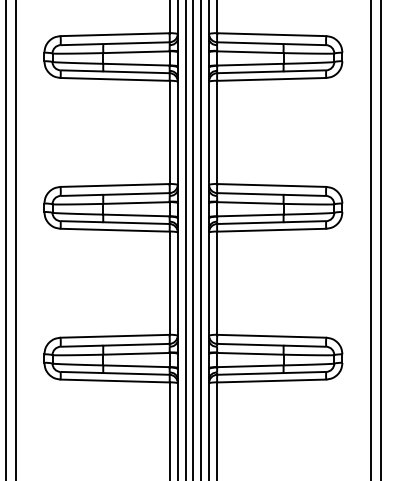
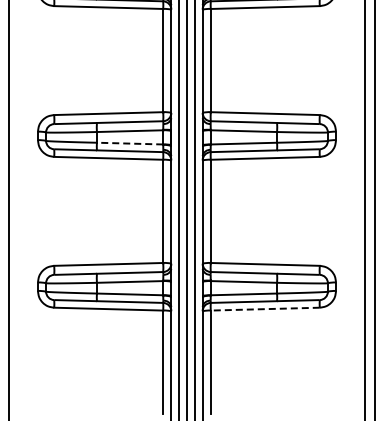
line: (135, 215) -> (129, 143), solid -> dashed
line: (271, 381) -> (265, 309), solid -> dashed

